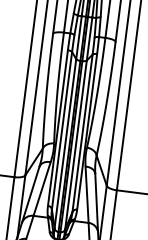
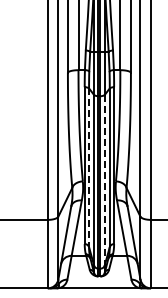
line: (62, 131) -> (89, 168), solid -> dashed
line: (75, 145) -> (104, 180), solid -> dashed

